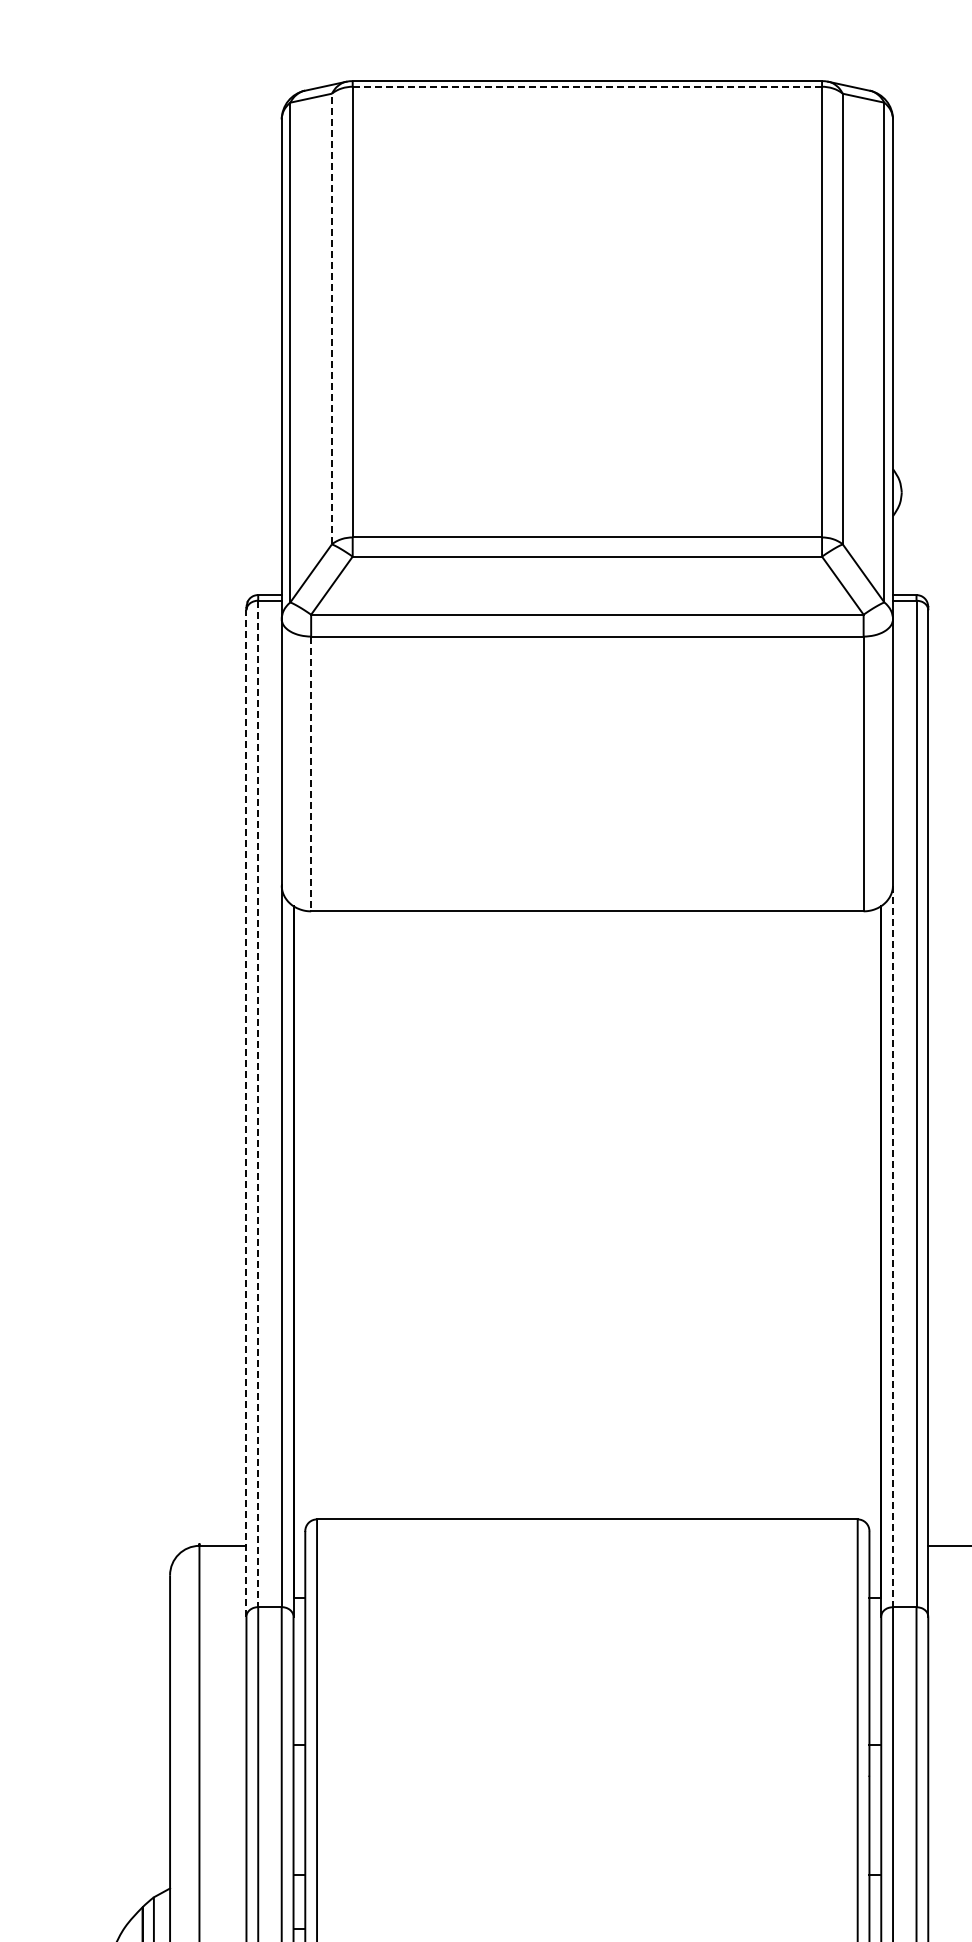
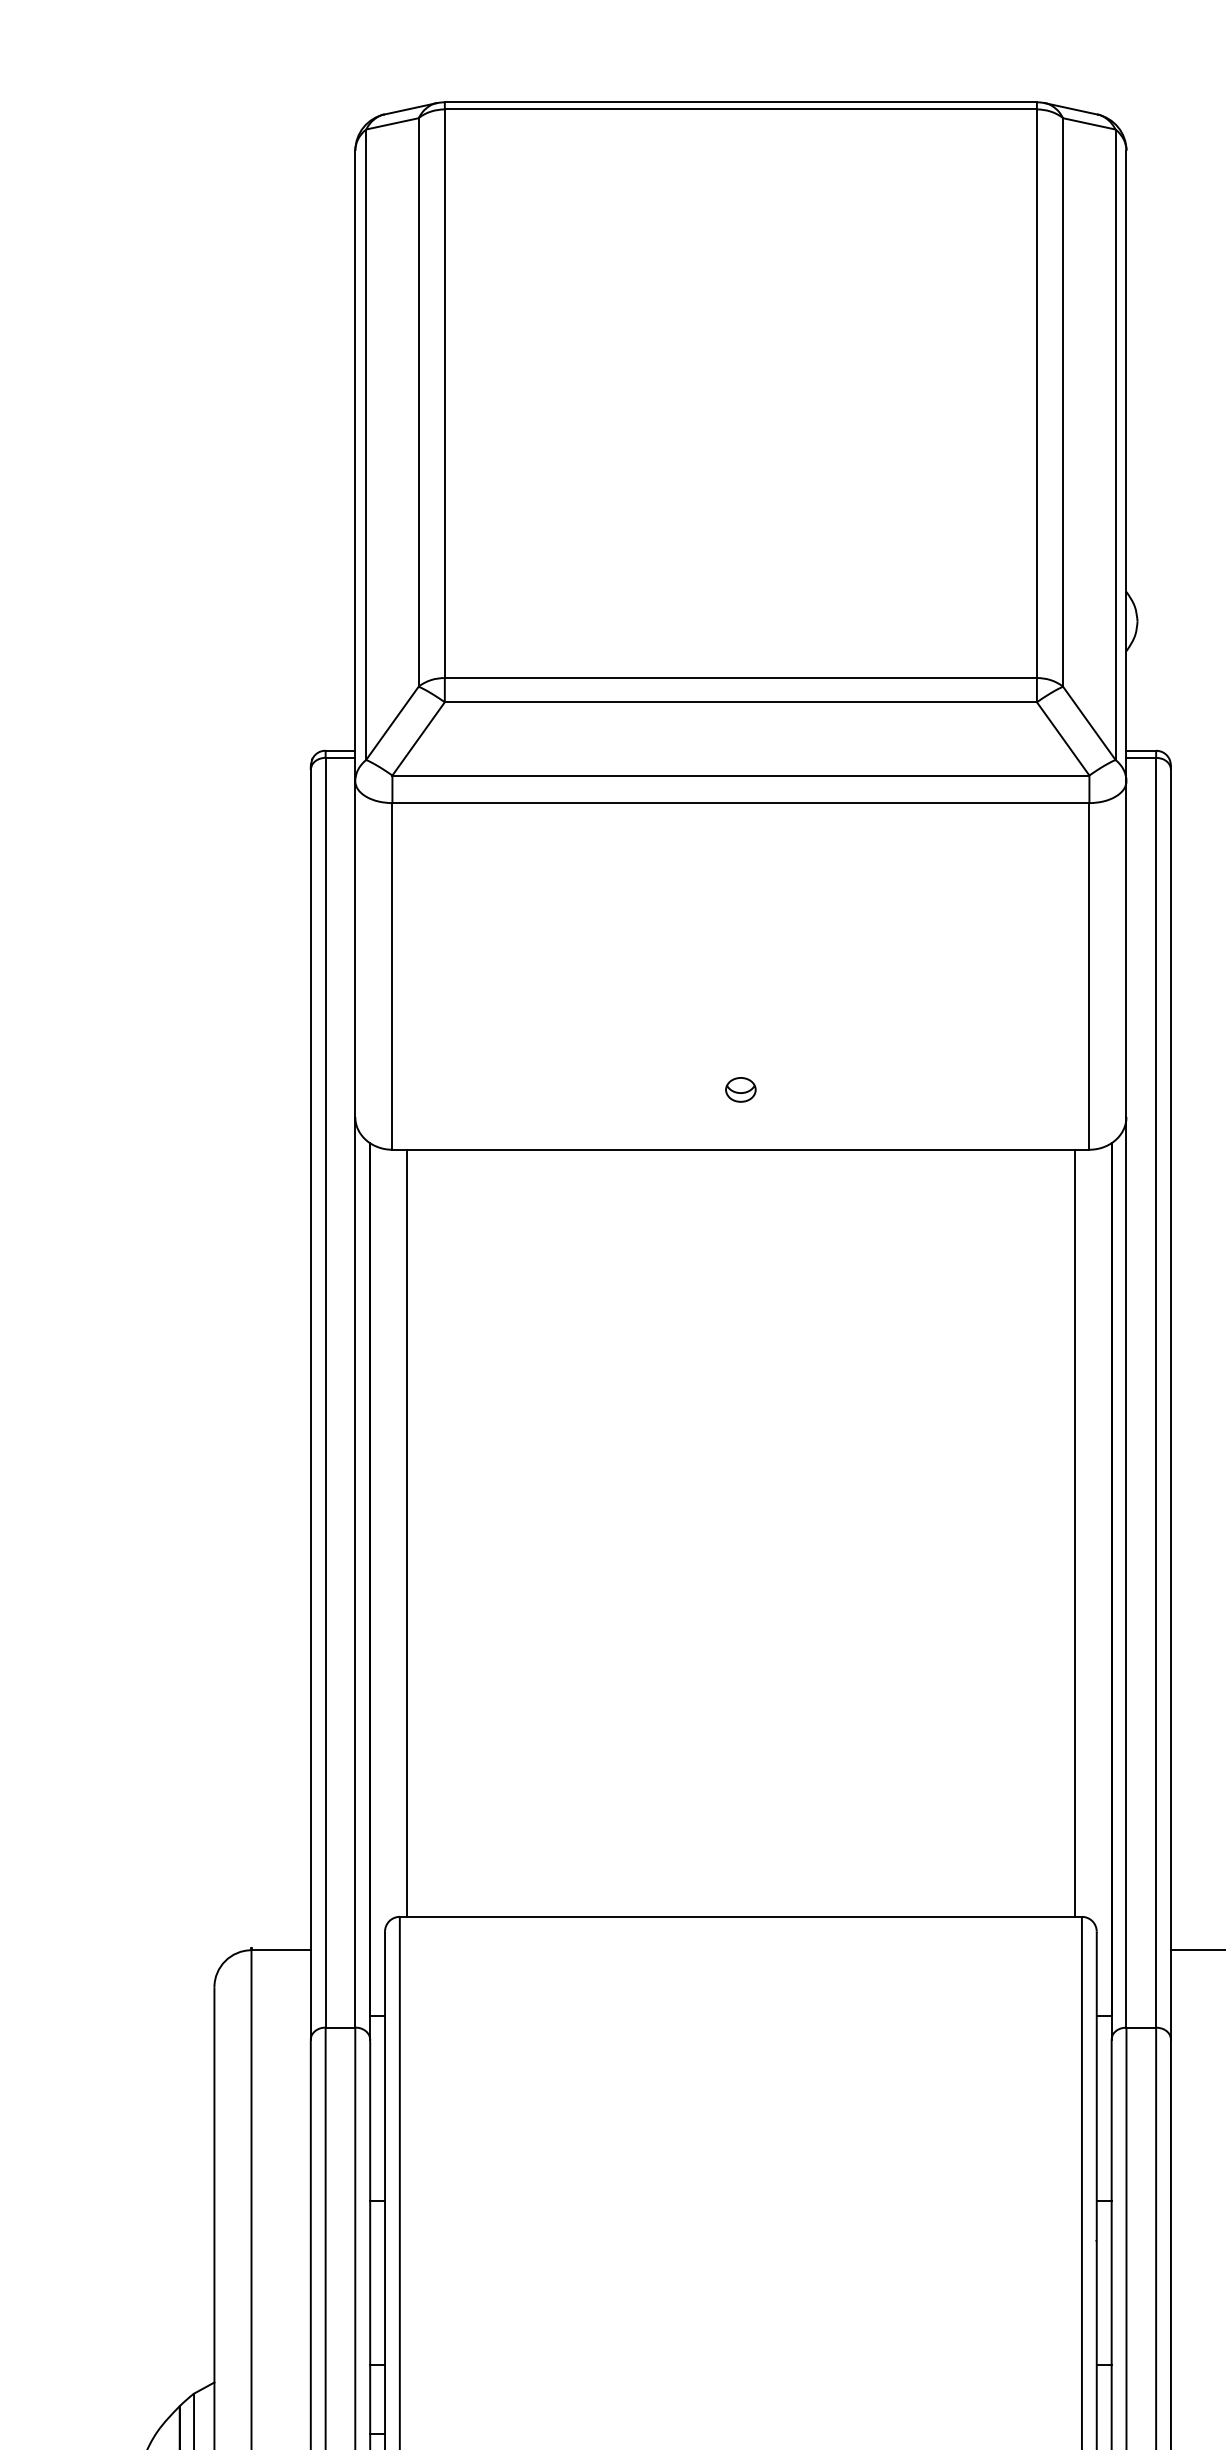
line: (587, 86) -> (741, 109), dashed -> solid
line: (331, 318) -> (418, 401), dashed -> solid
line: (311, 774) -> (392, 977), dashed -> solid
part: (586, 863) -> (739, 1089), added
line: (258, 1104) -> (325, 1393), dashed -> solid
line: (246, 1112) -> (310, 1403), dashed -> solid
line: (322, 1215) -> (406, 1533), added
line: (851, 1215) -> (1074, 1533), added
line: (893, 1246) -> (1127, 1572), dashed -> solid

